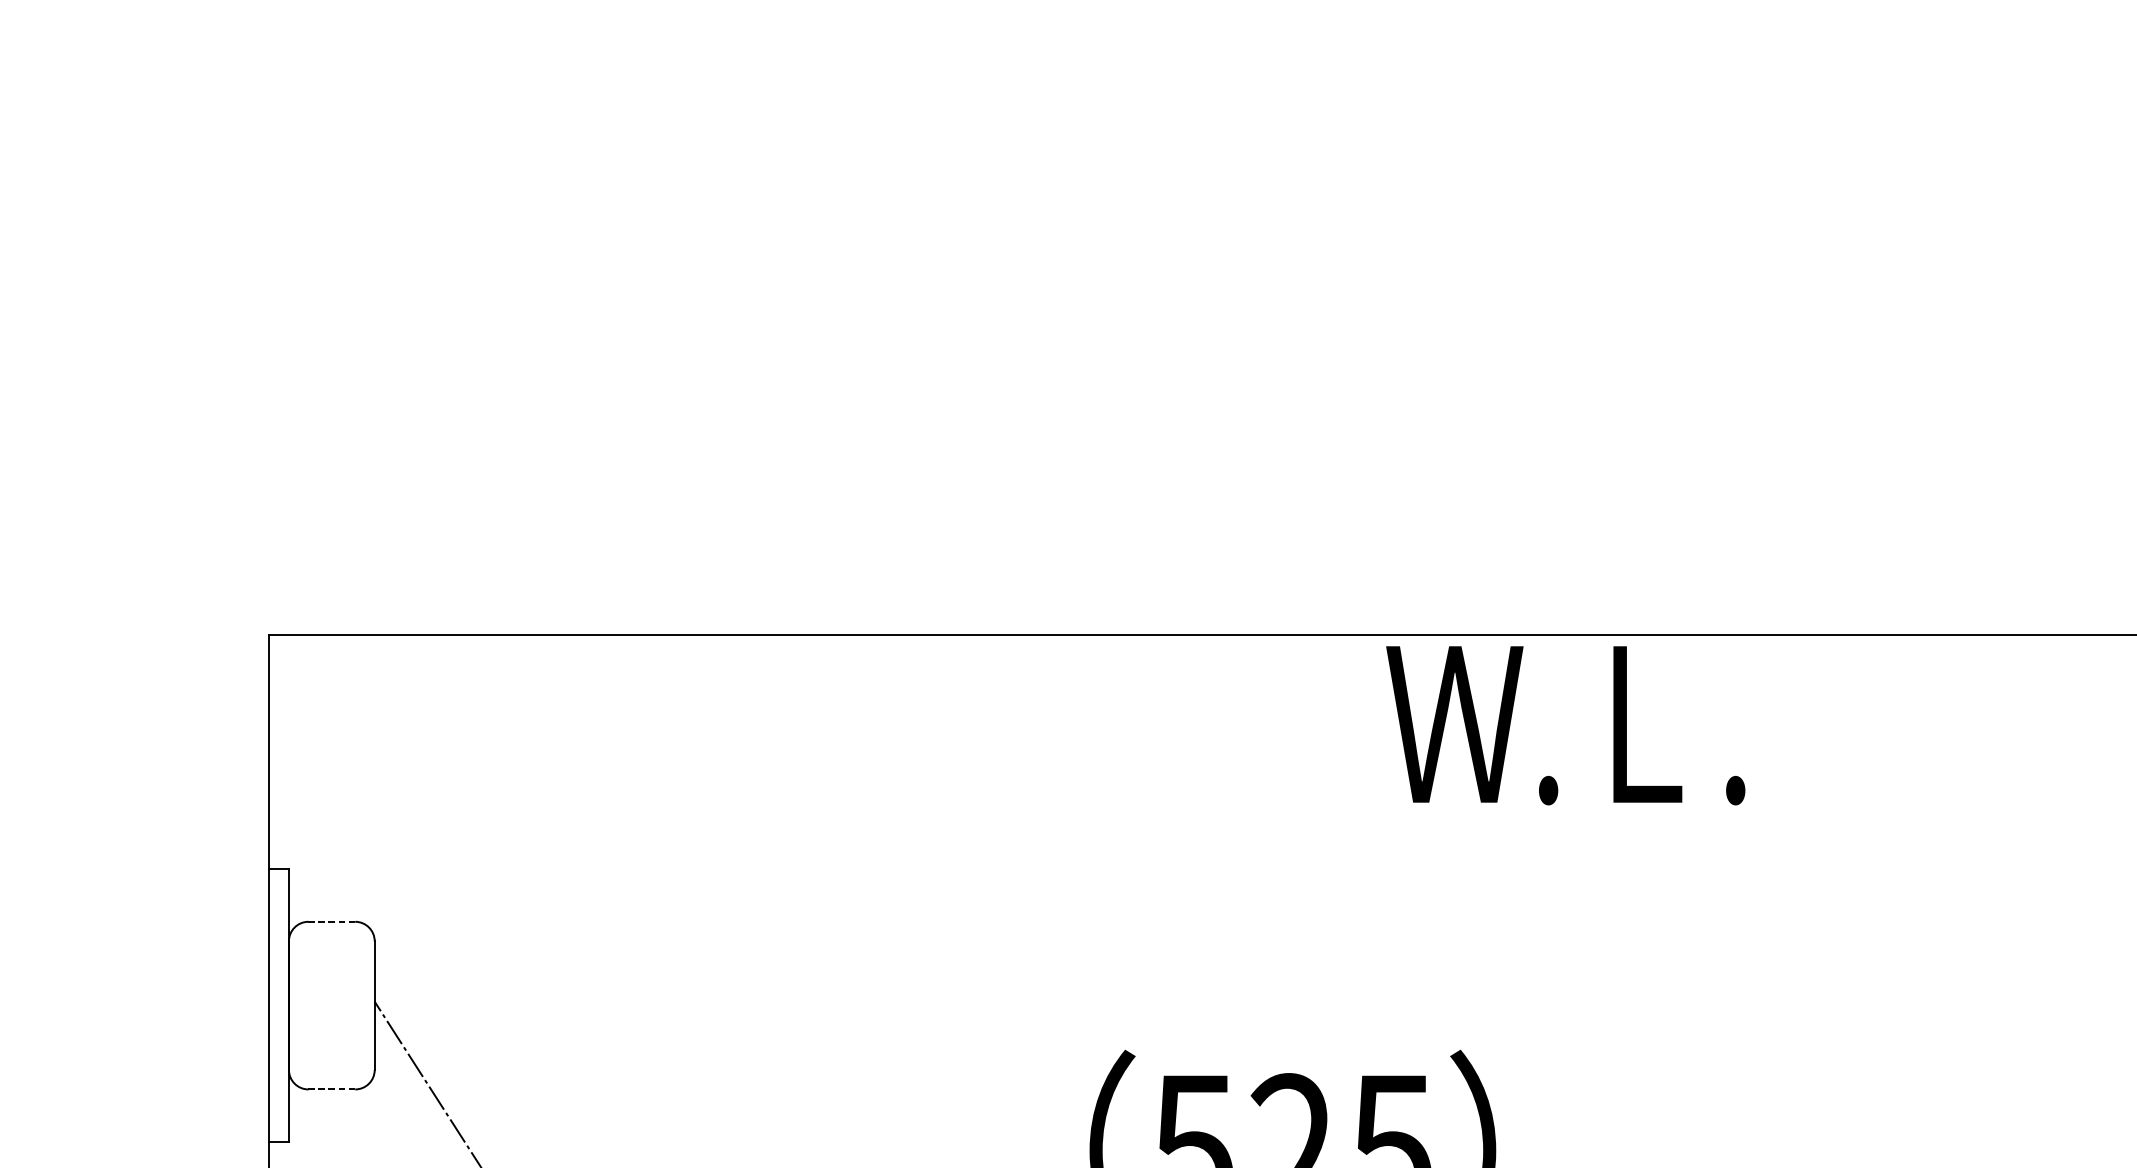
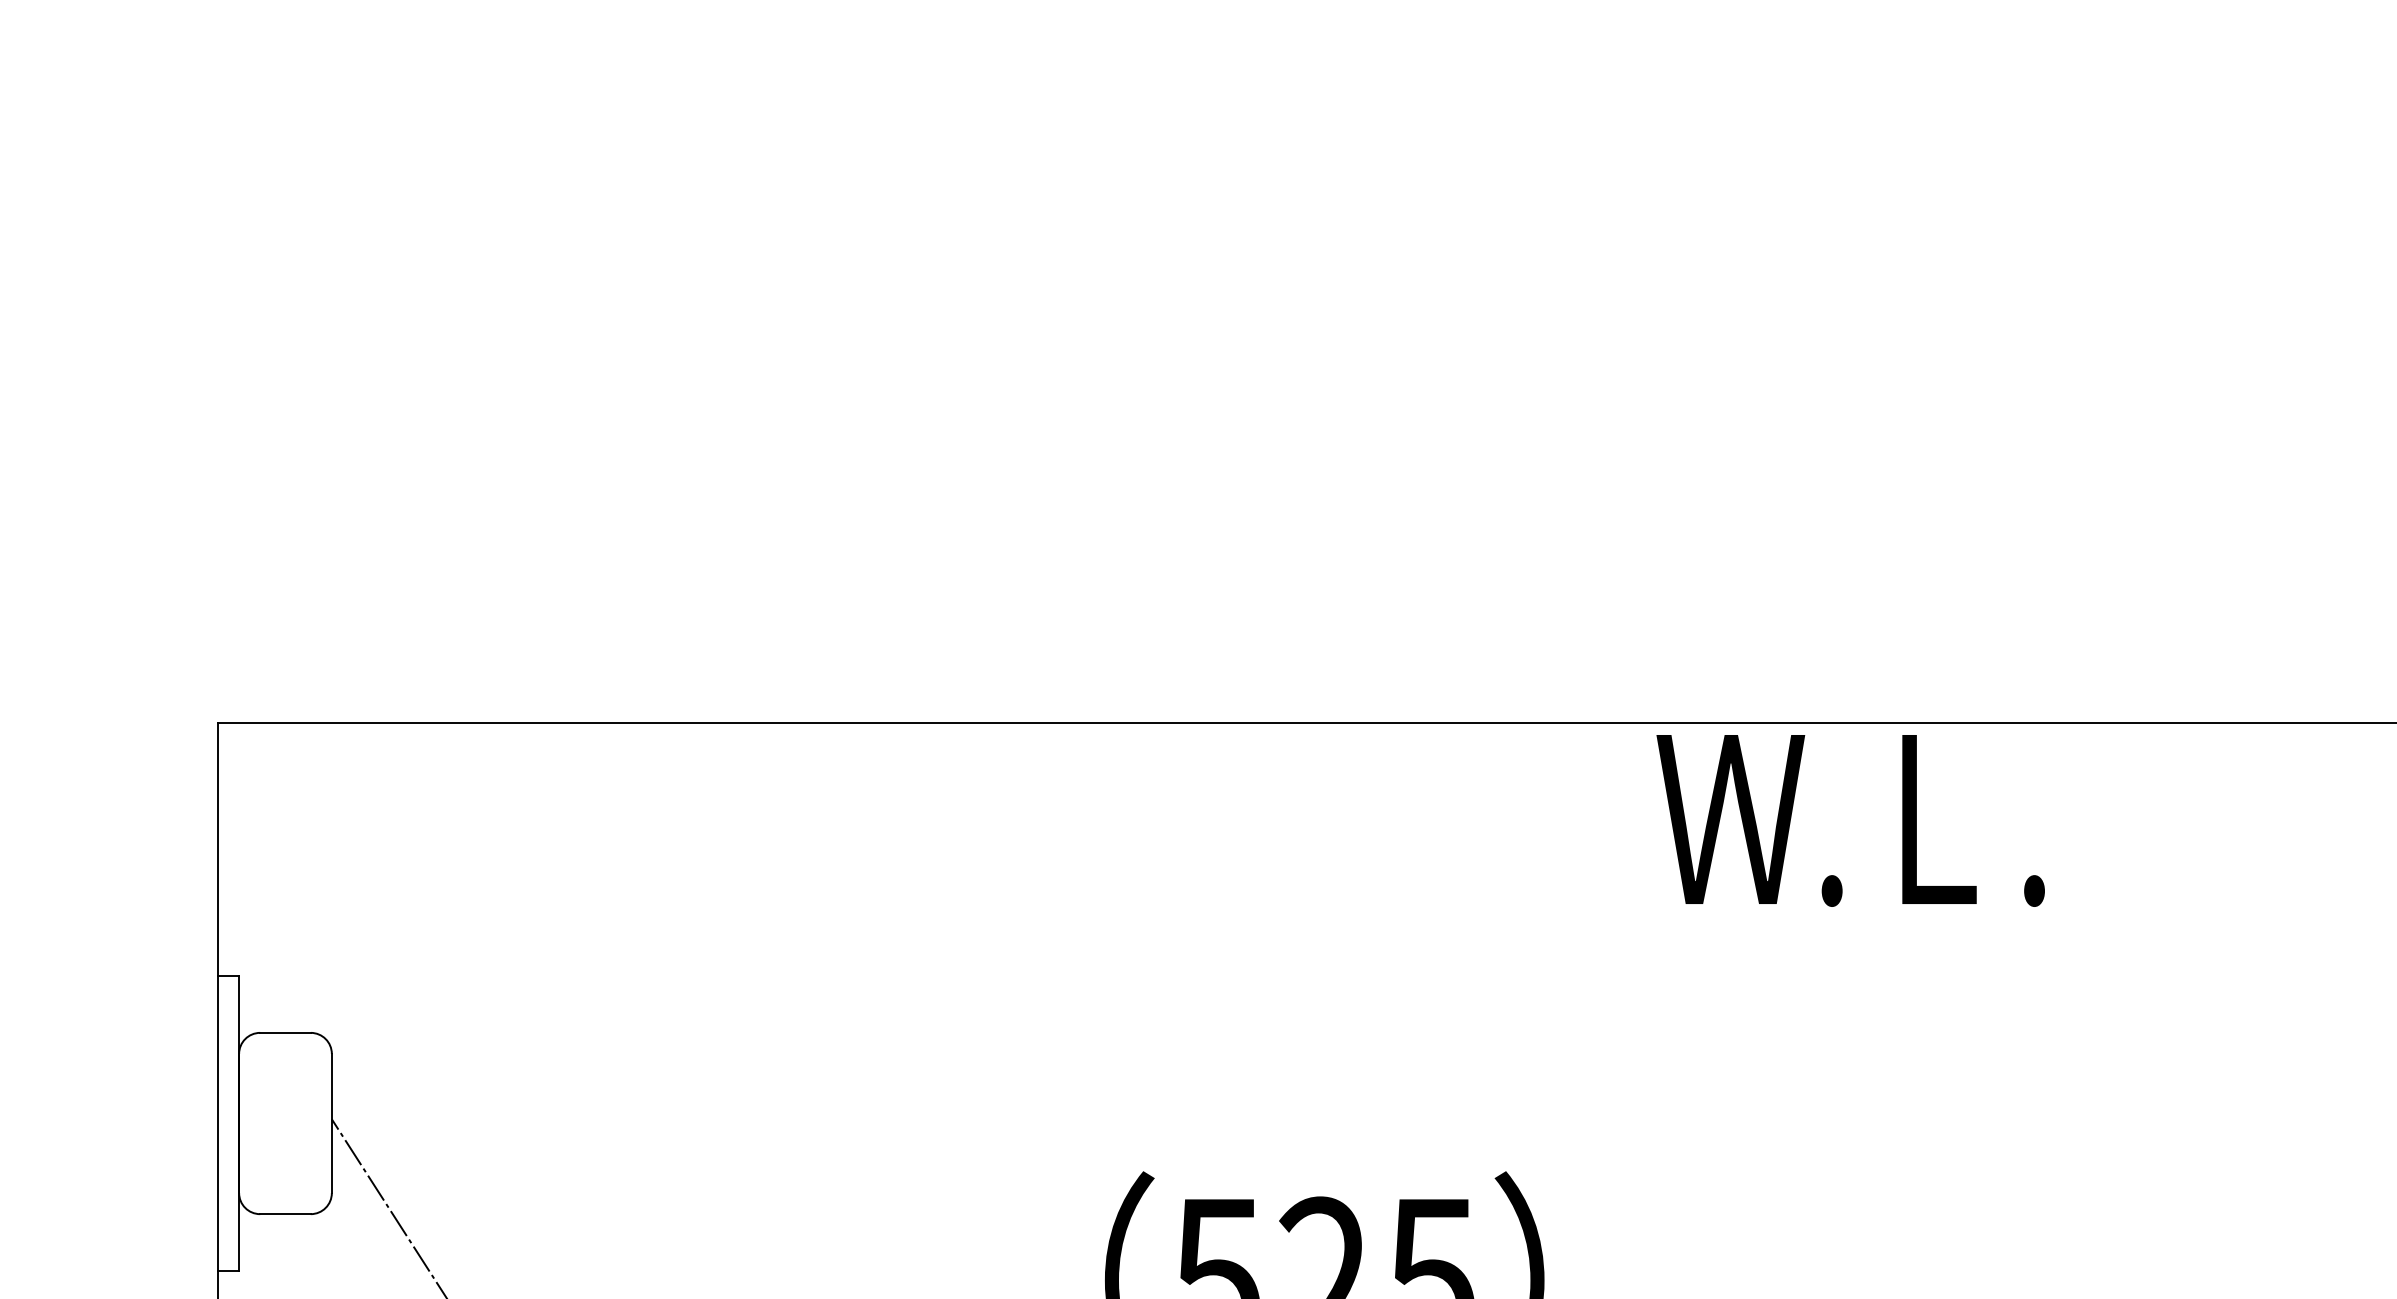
text: (1565, 725) -> (1850, 820), moved
line: (330, 921) -> (284, 1032), dashed -> solid
line: (330, 1089) -> (284, 1214), dashed -> solid

